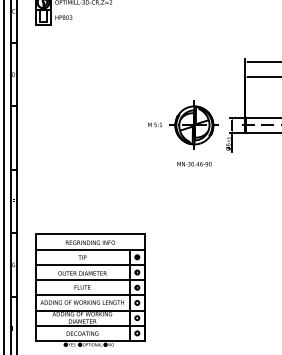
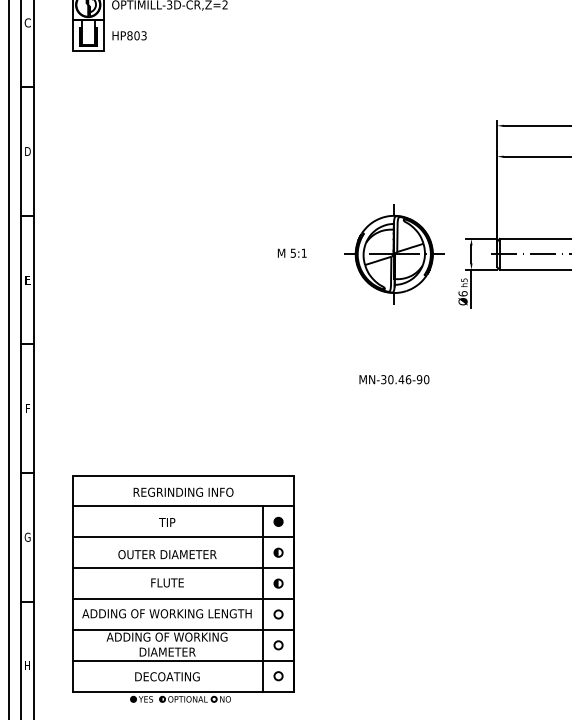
text: (154, 124) -> (291, 252), moved
text: (194, 164) -> (394, 380), moved

